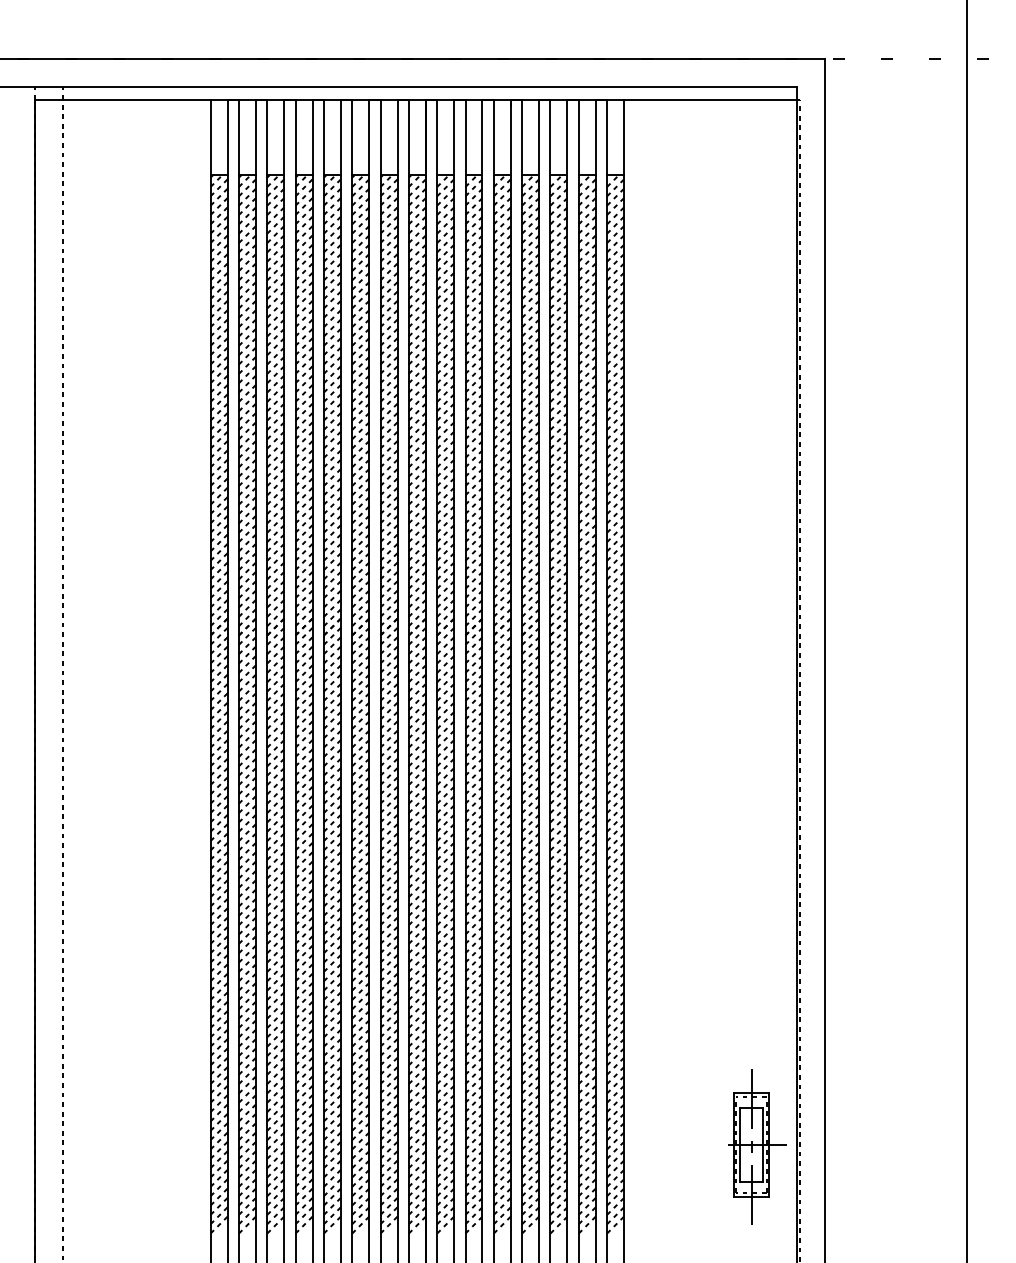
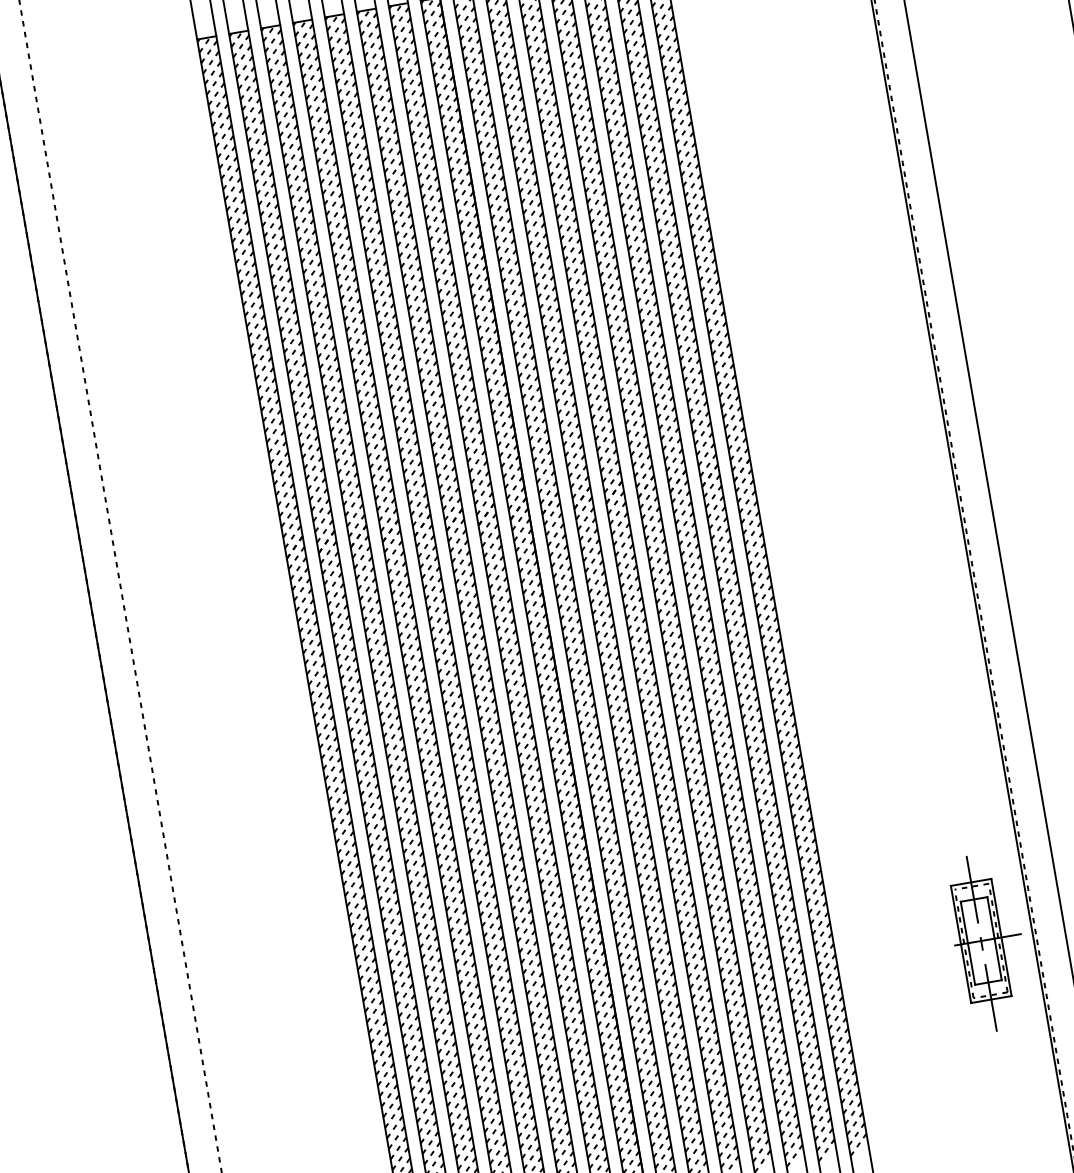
part: (757, 1146) -> (988, 941), moved

